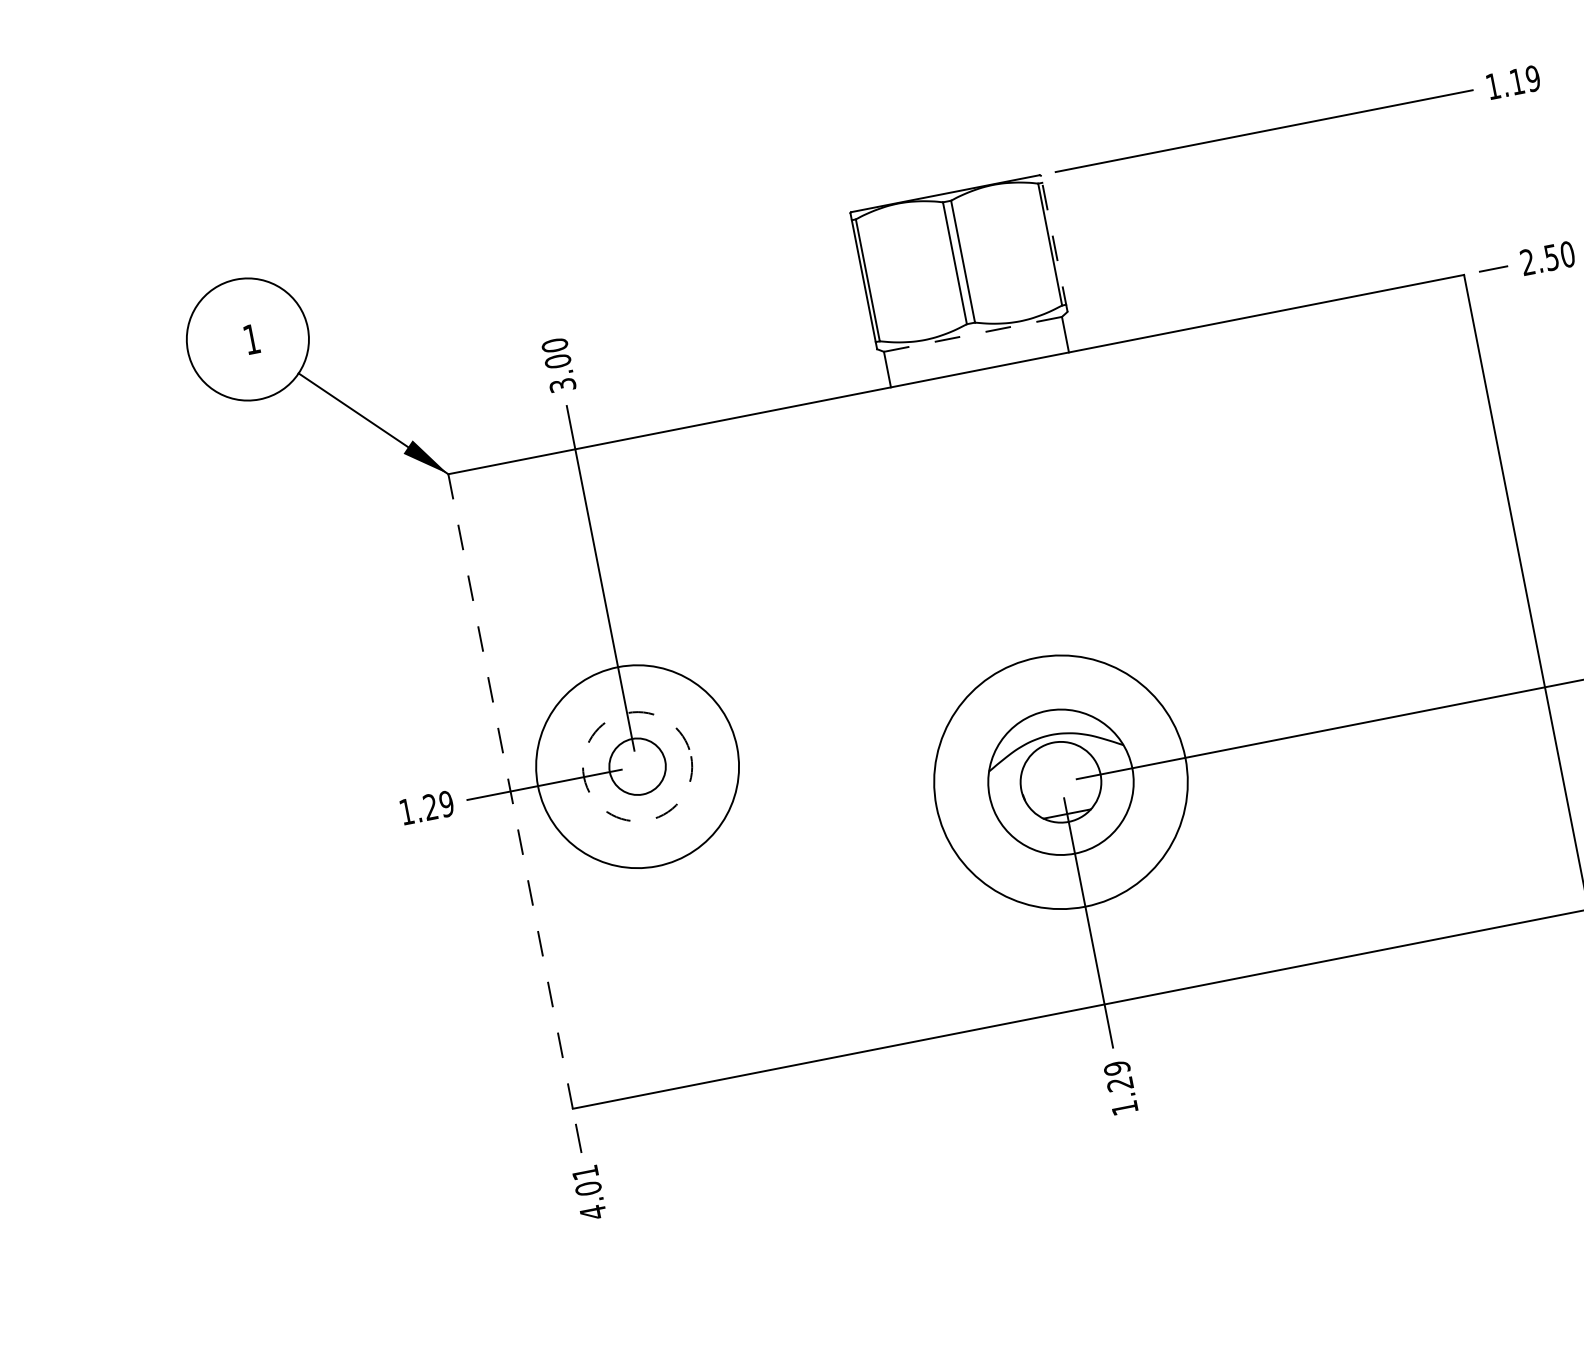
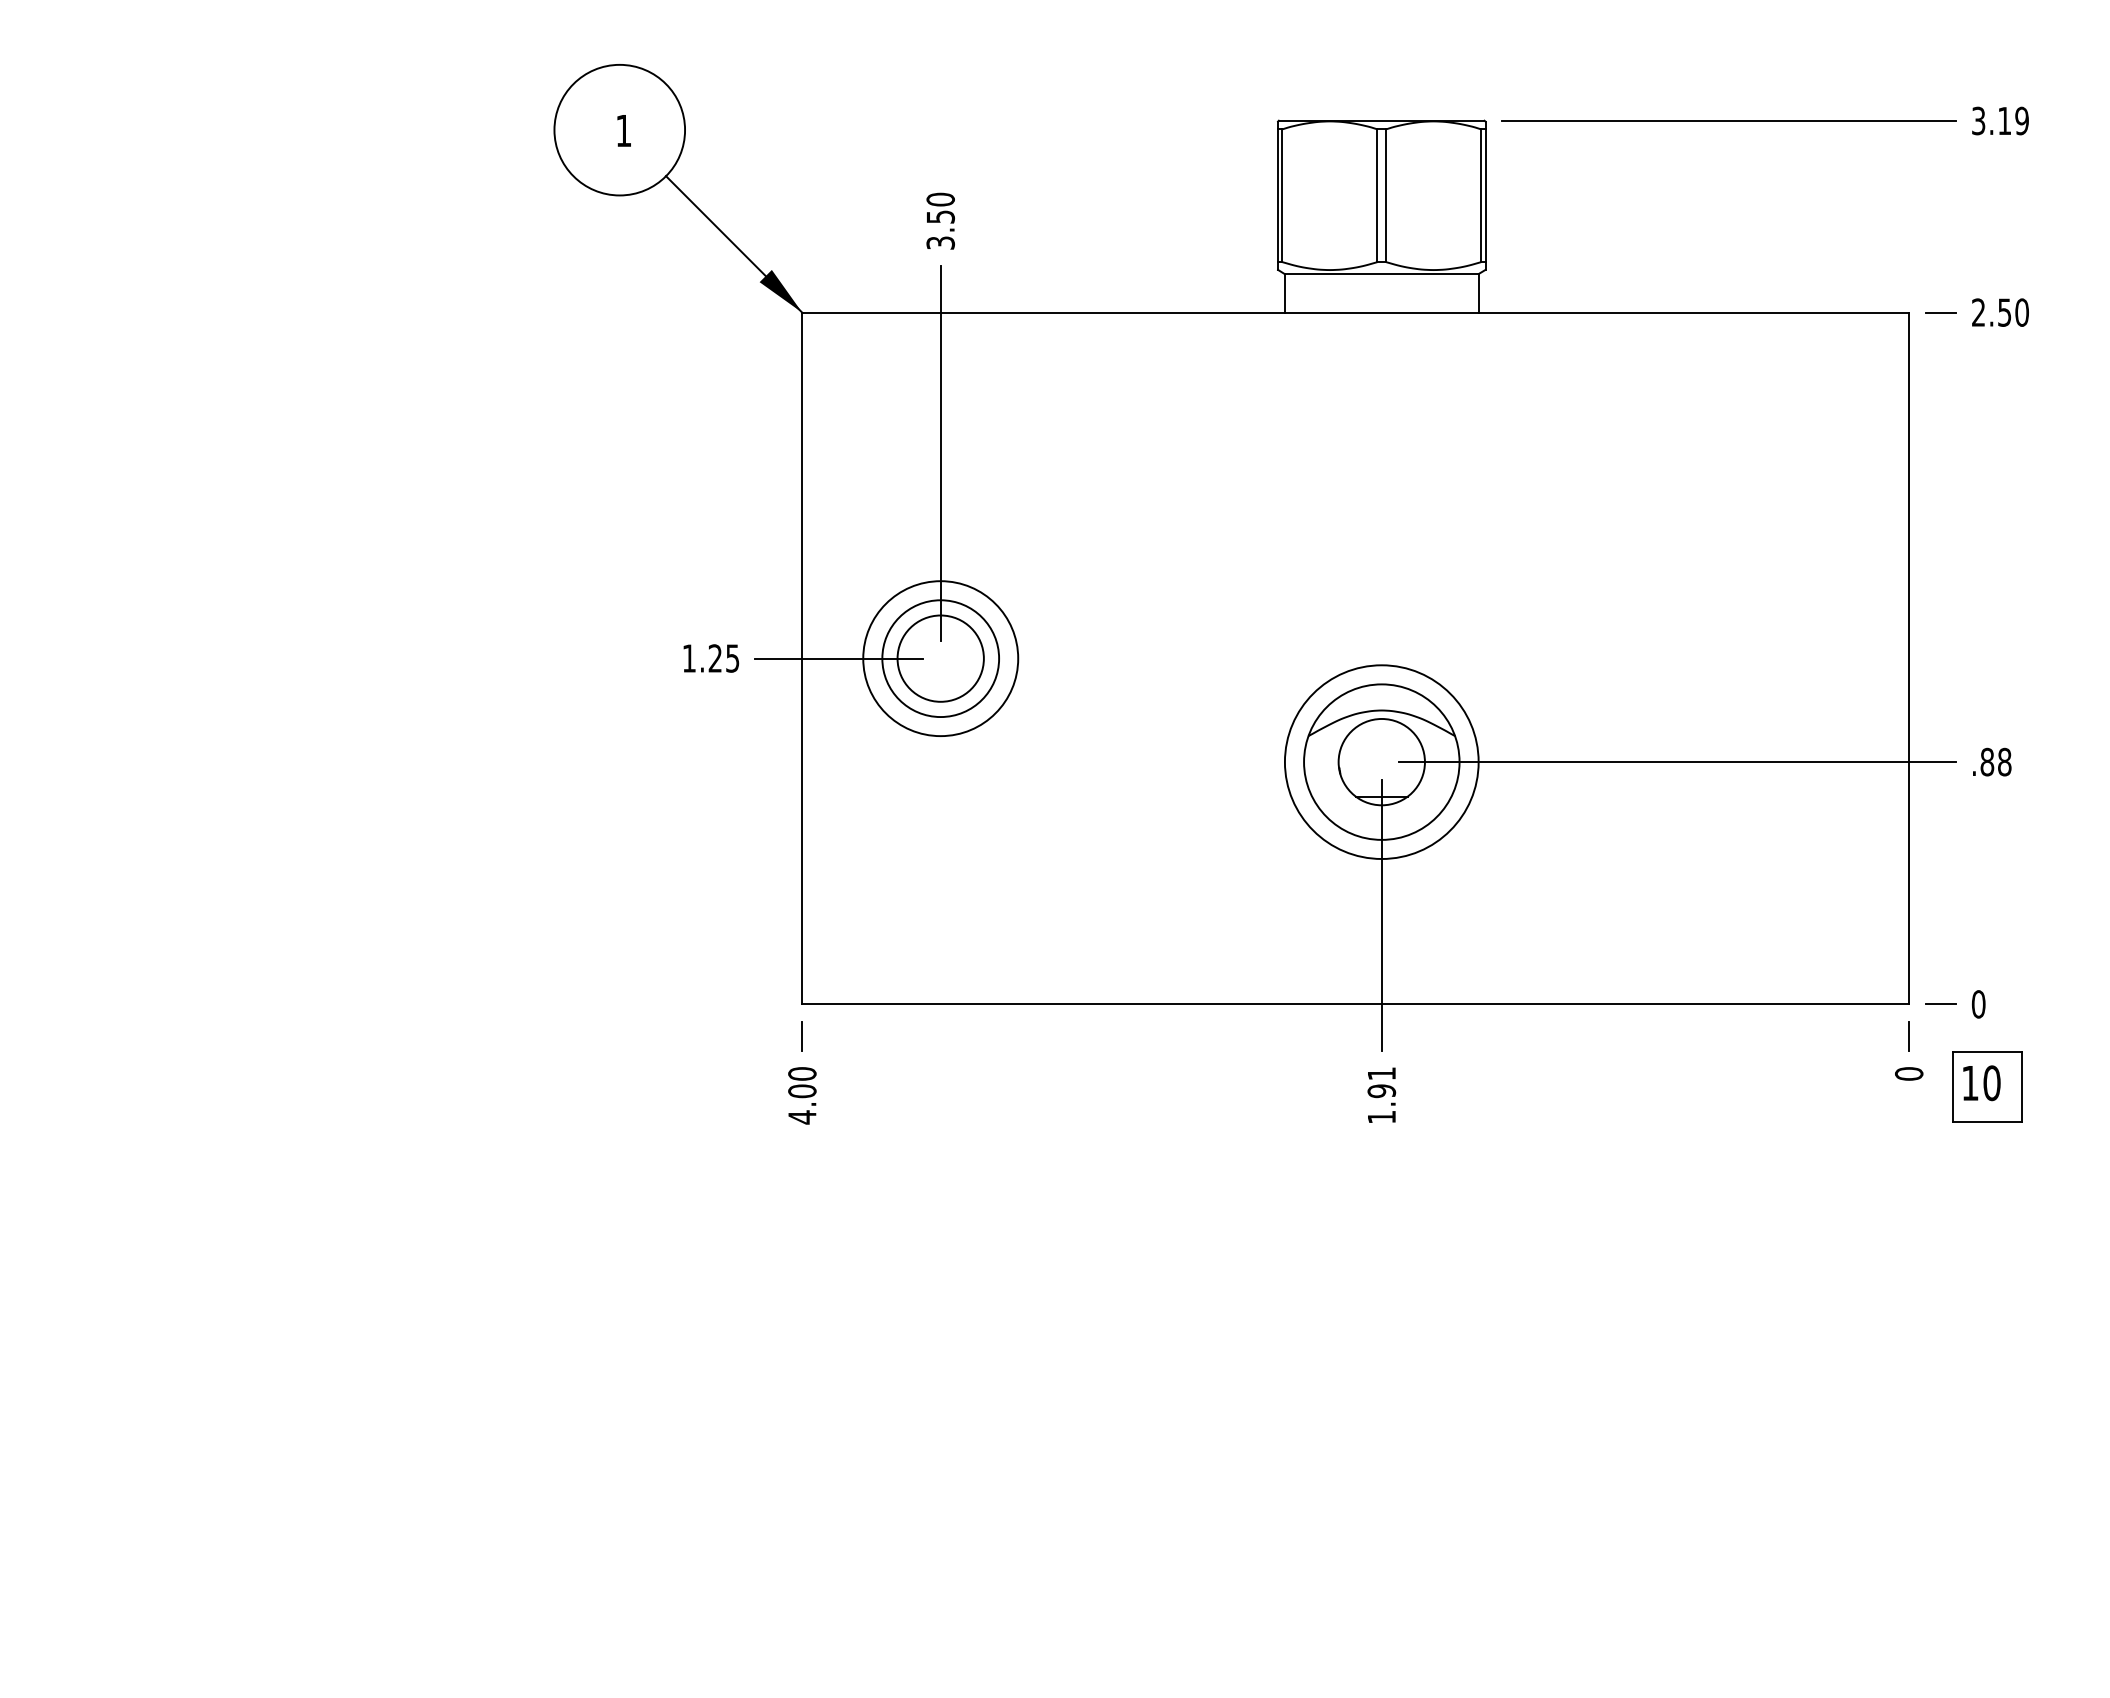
text: (1493, 86) -> (1978, 120), 1.19 -> 3.19
line: (1054, 243) -> (1485, 195), dashed -> solid
line: (972, 334) -> (1381, 274), dashed -> solid
text: (557, 360) -> (940, 216), 3.00 -> 3.50
circle: (637, 766) -> (940, 658), dashed -> solid
circle: (637, 766) -> (940, 658), size x0.71
circle: (637, 766) -> (940, 658), size x1.43
circle: (1060, 781) -> (1381, 761), size x0.71
line: (510, 791) -> (802, 658), dashed -> solid
text: (446, 804) -> (732, 658), 1.29 -> 1.25
text: (1118, 1076) -> (1381, 1082), 1.29 -> 1.91
text: (585, 1172) -> (802, 1073), 4.01 -> 4.00

